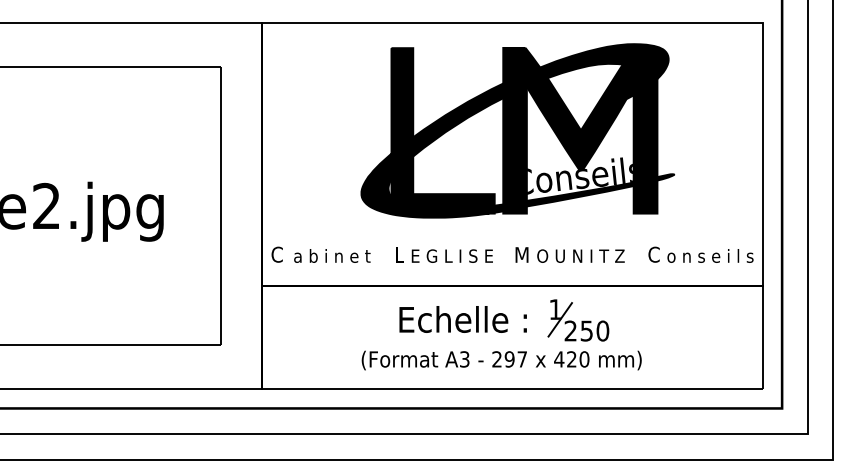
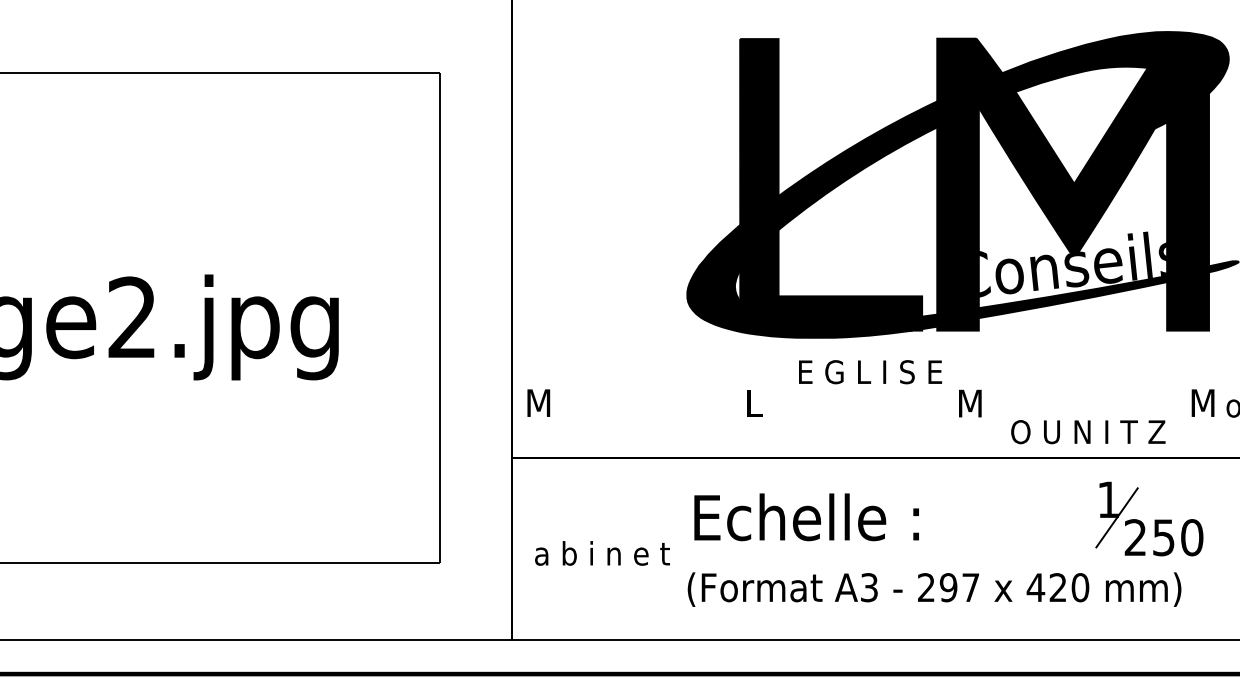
text: (276, 254) -> (537, 402), C -> M
text: (653, 254) -> (1202, 402), C -> M
text: (332, 255) -> (602, 552), moved
text: (451, 255) -> (868, 371), moved
text: (580, 255) -> (1087, 430), moved
text: (462, 319) -> (805, 517), moved
part: (578, 320) -> (1149, 519), moved

